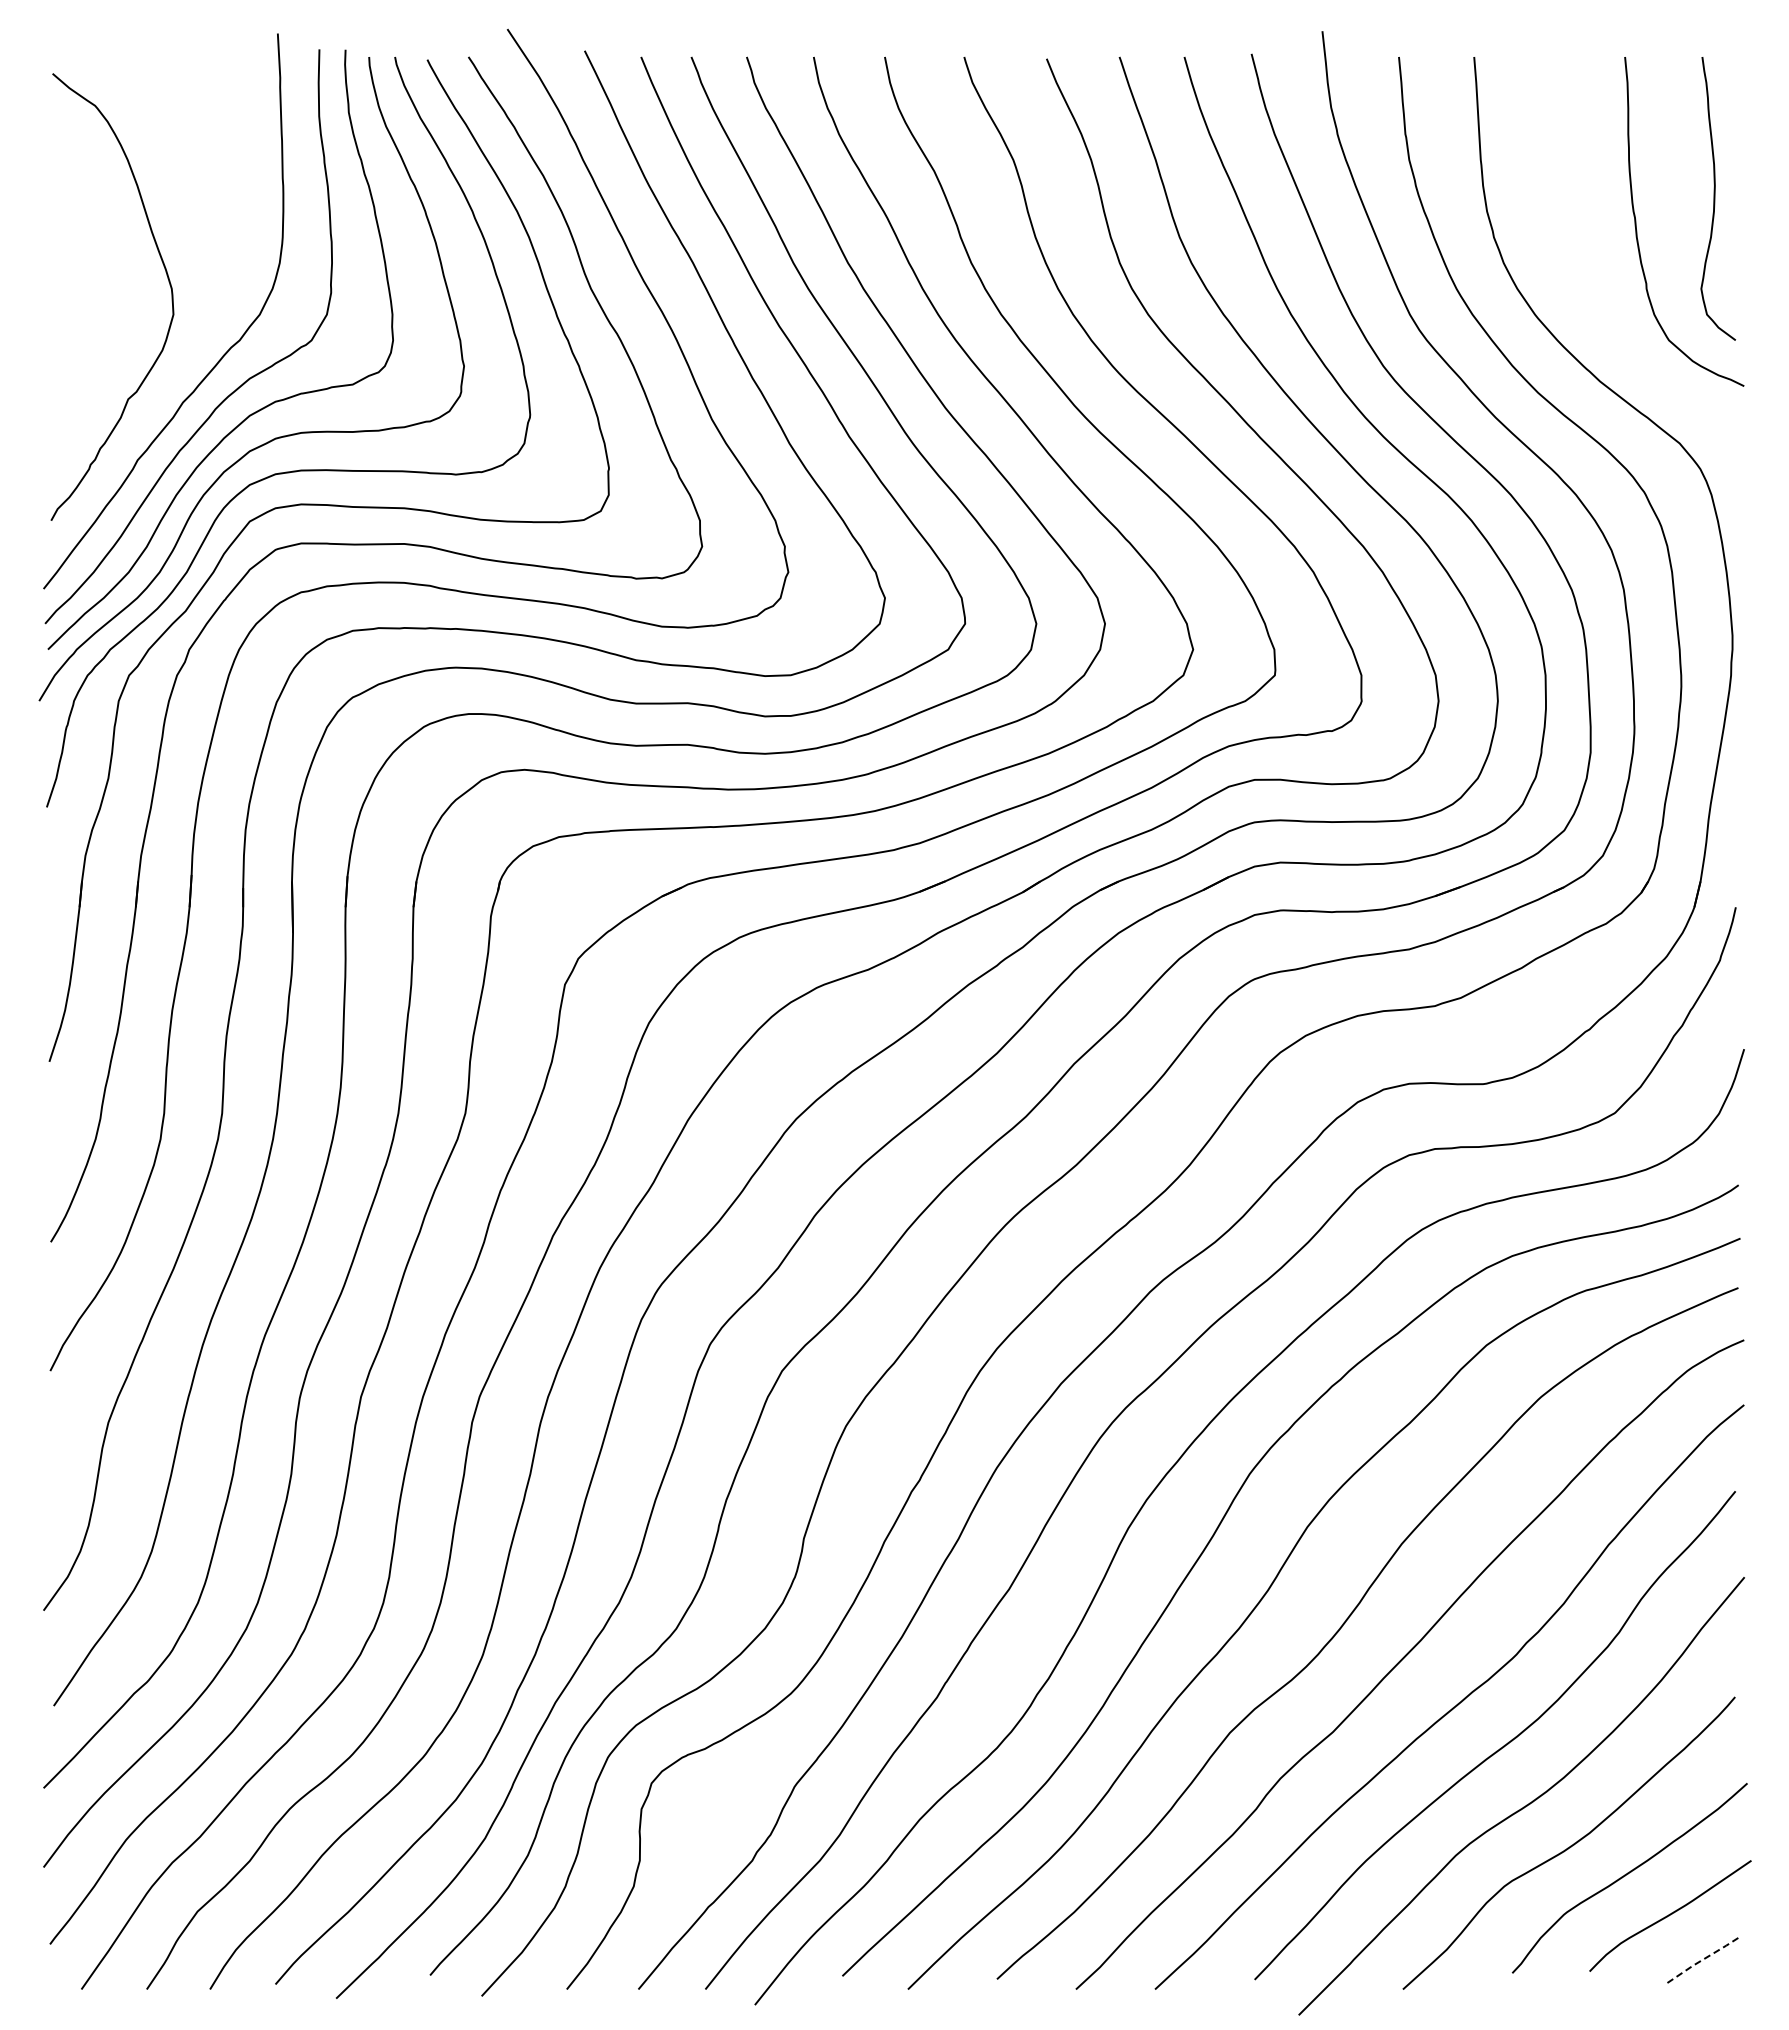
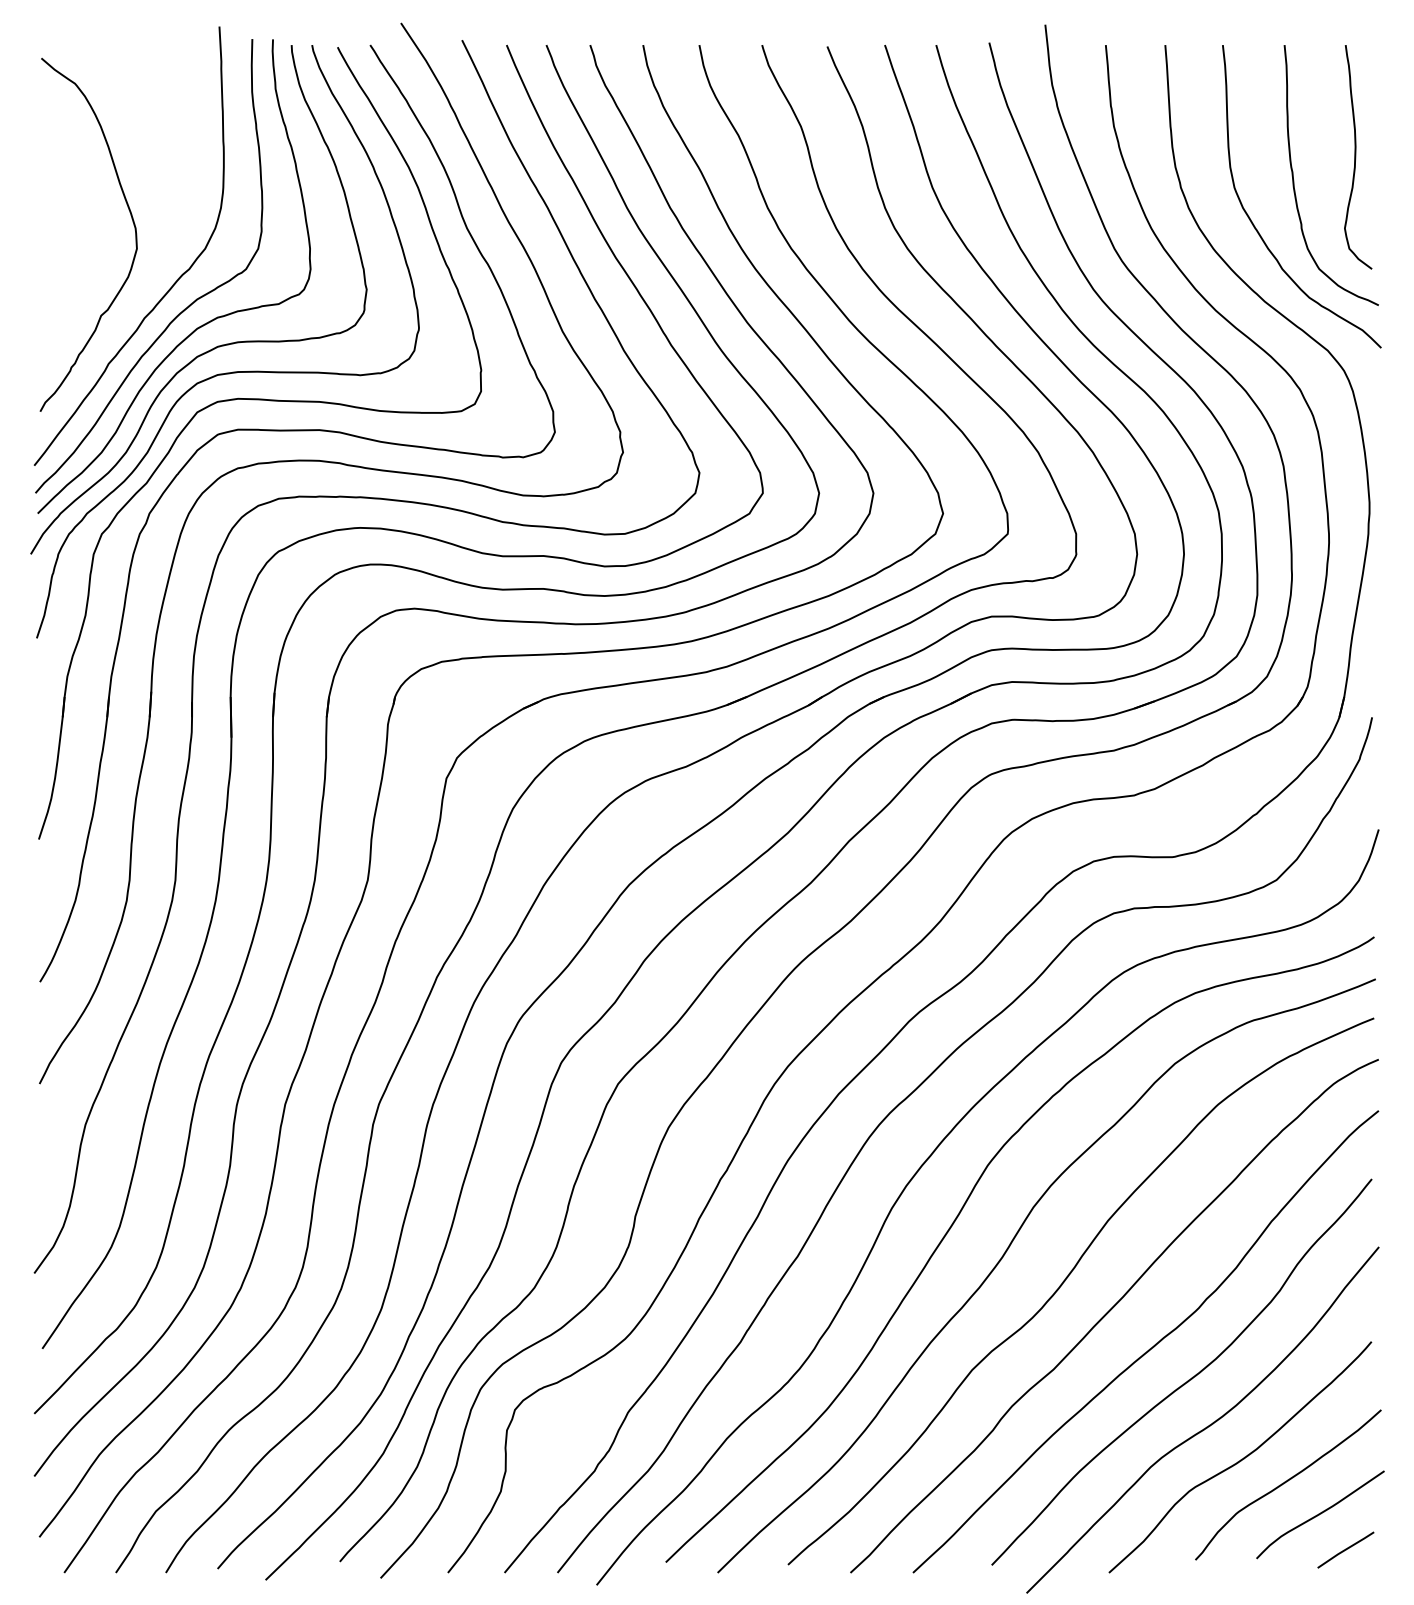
curve: (1587, 285) -> (1254, 225), added
line: (1701, 1960) -> (1345, 1550), dashed -> solid

